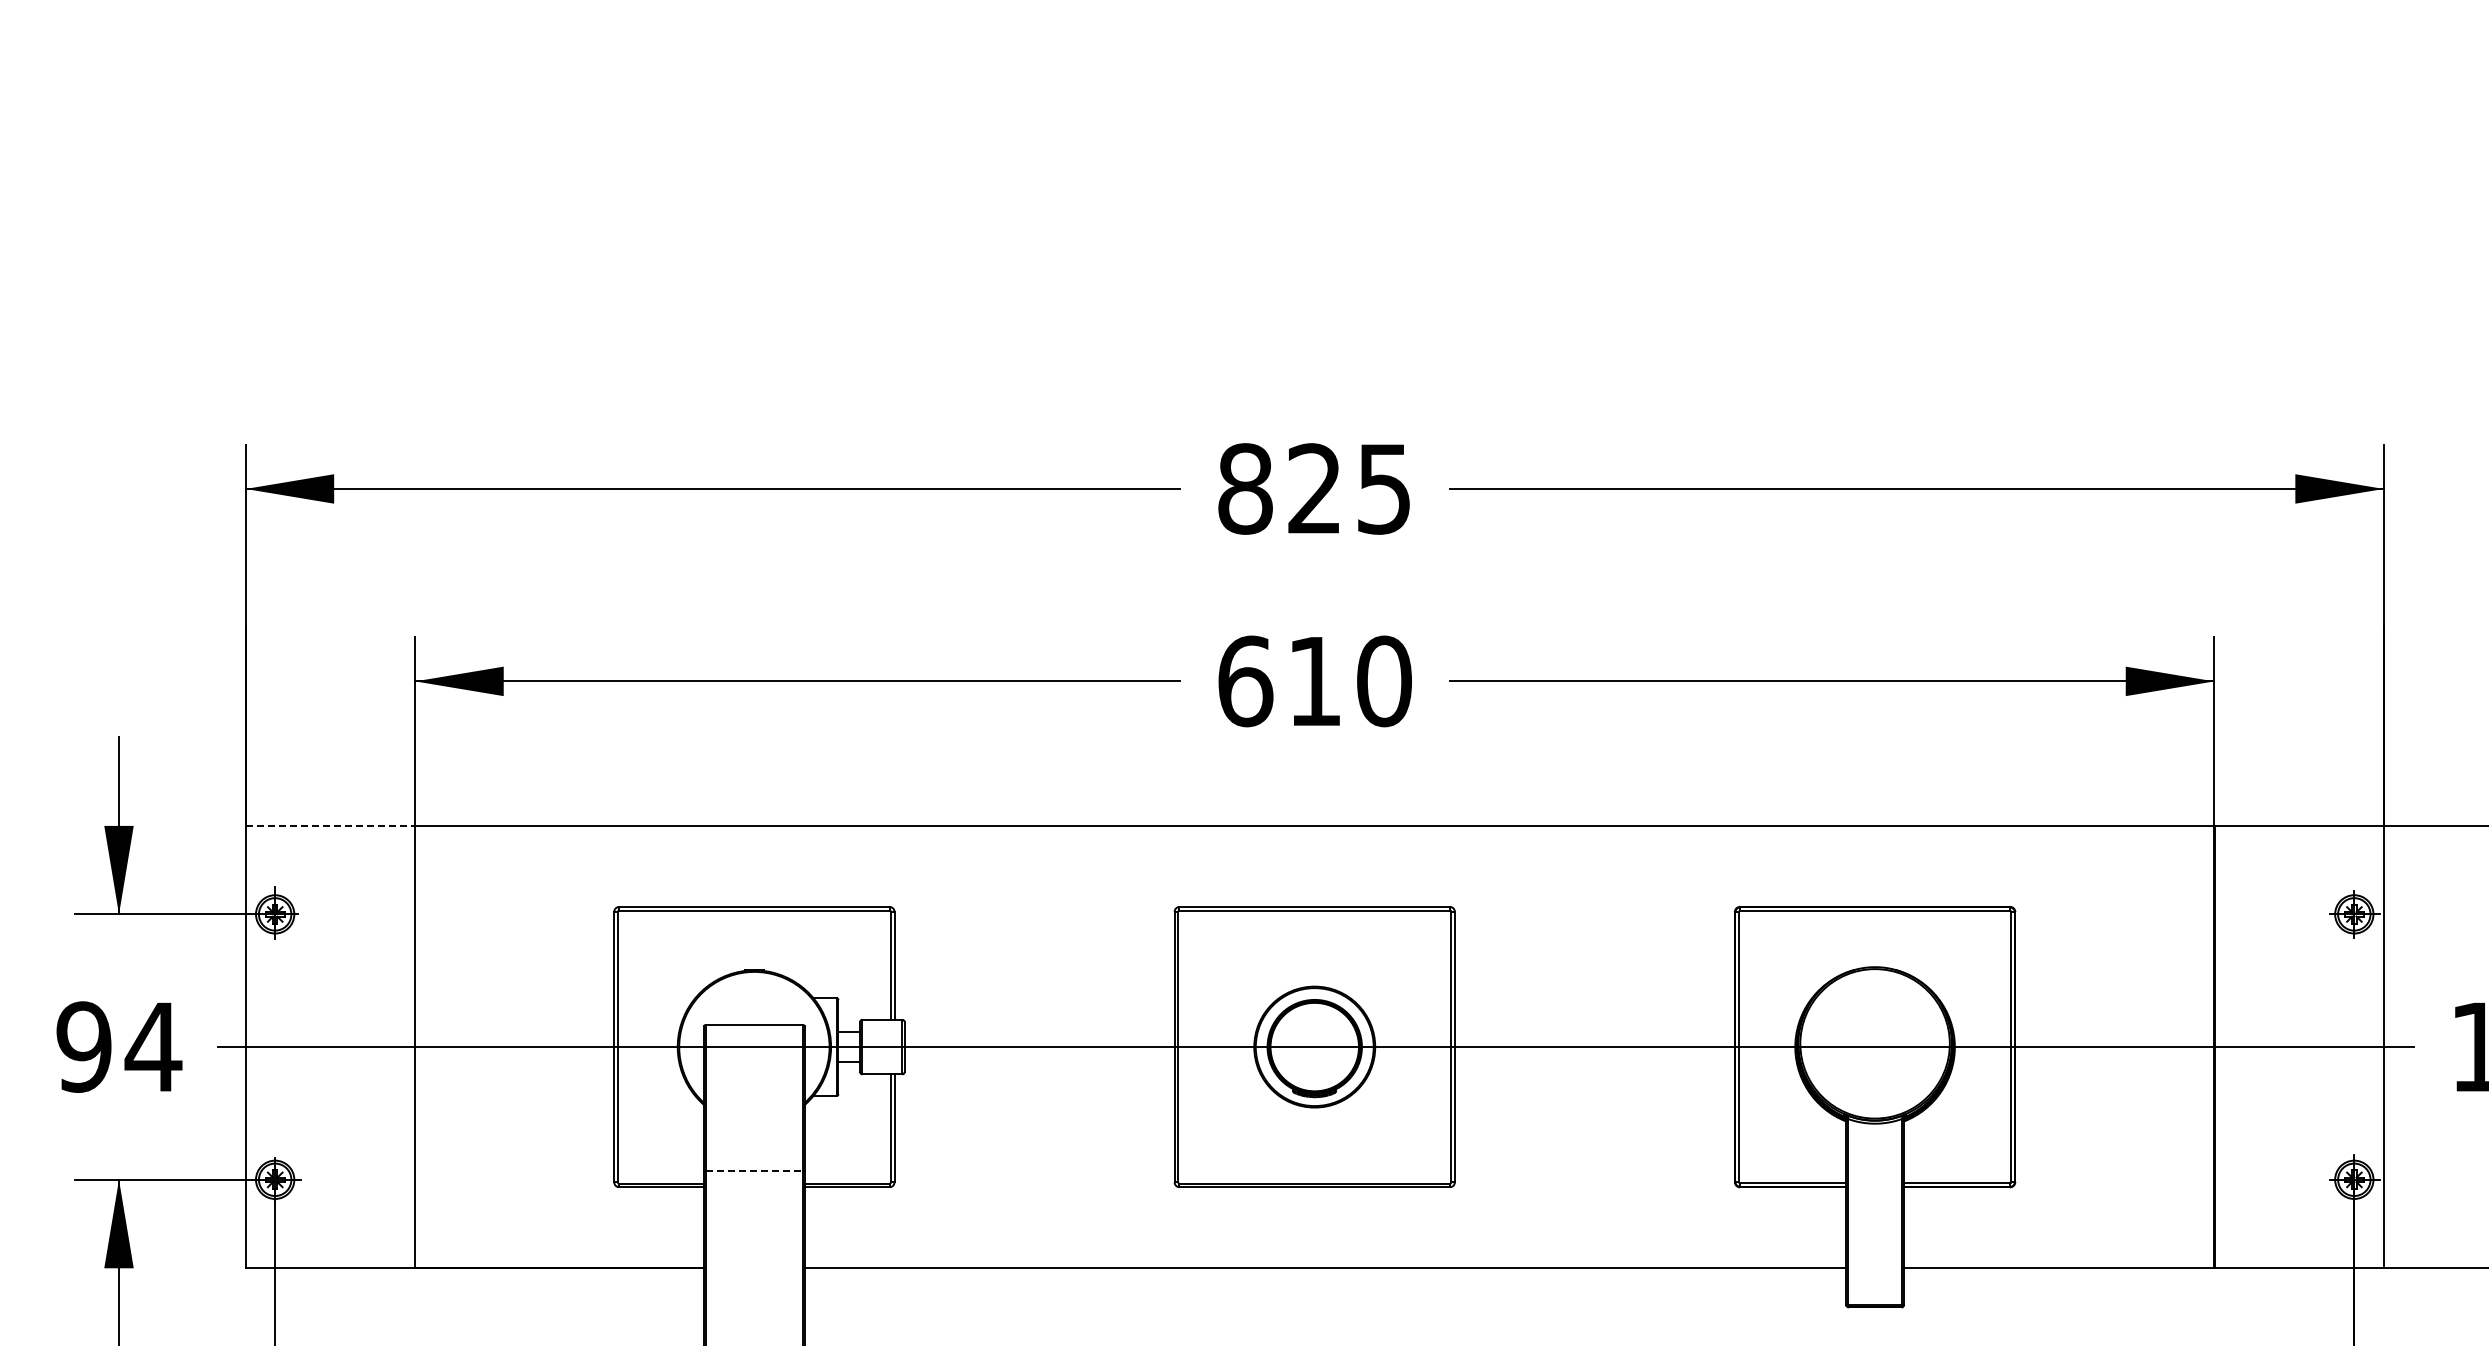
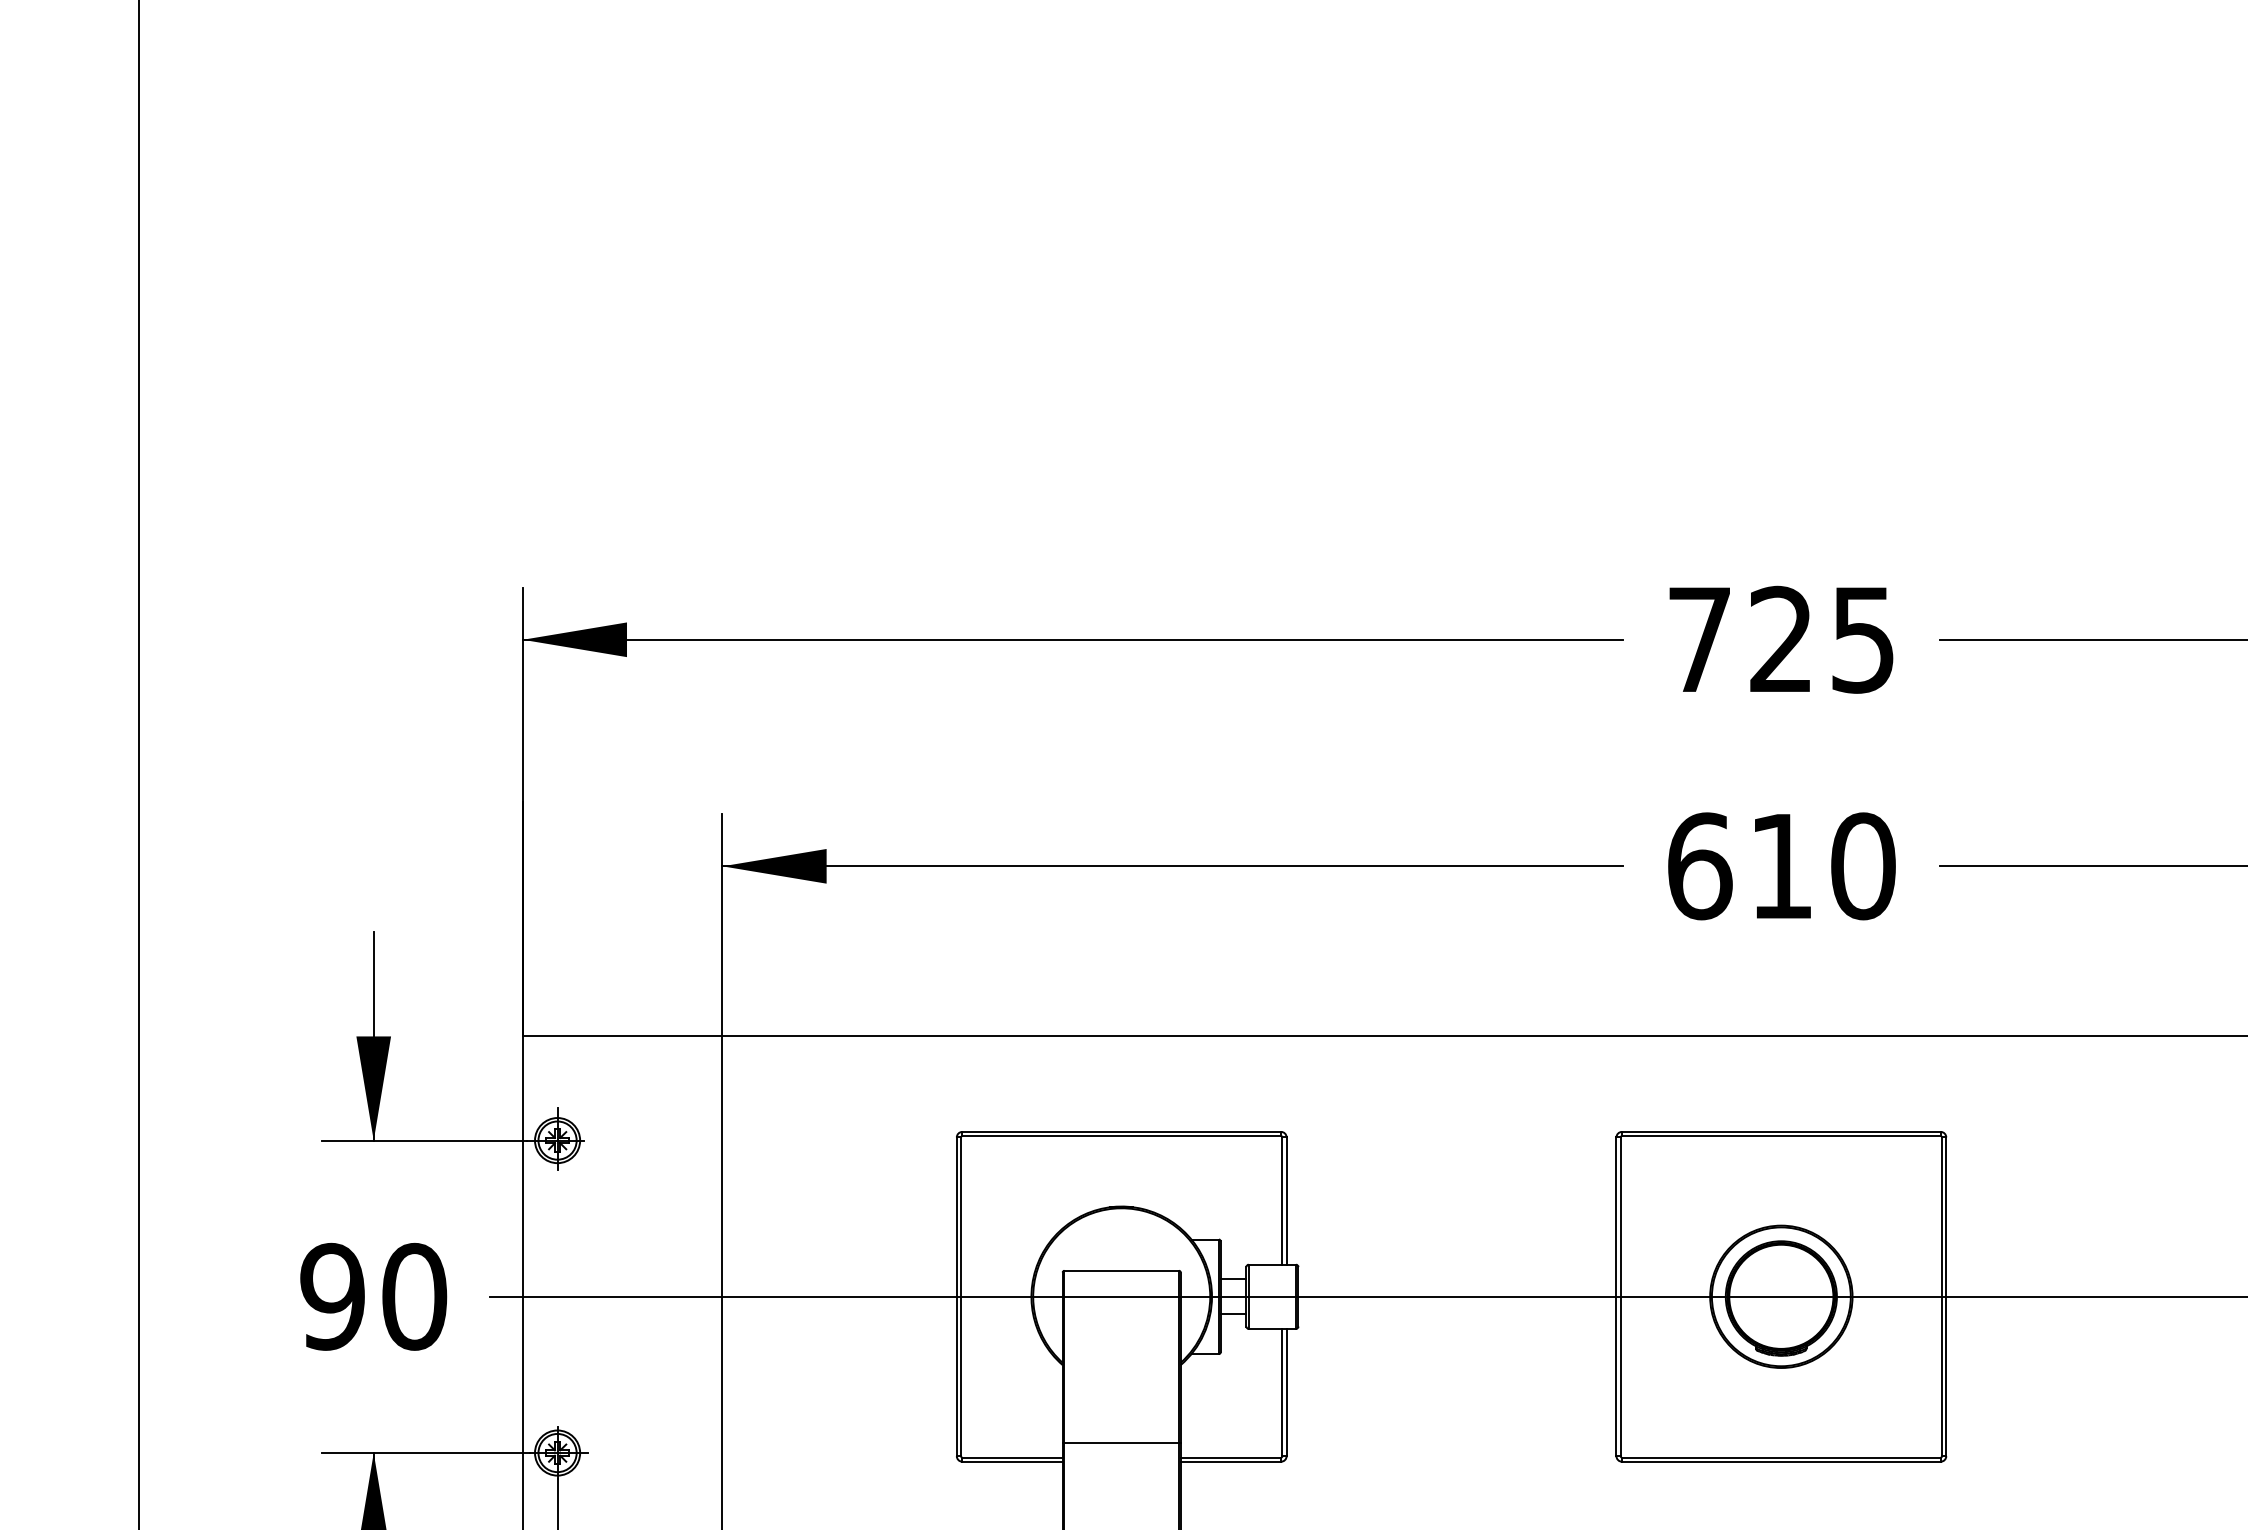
text: (1245, 488) -> (1699, 639), 825 -> 725
line: (330, 825) -> (622, 1035), dashed -> solid
text: (153, 1046) -> (414, 1296), 94 -> 90
line: (754, 1170) -> (1121, 1442), dashed -> solid

